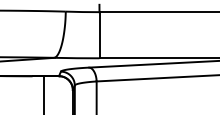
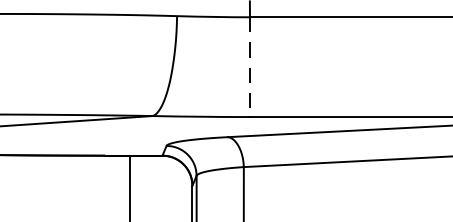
line: (99, 35) -> (249, 67), solid -> dashed

